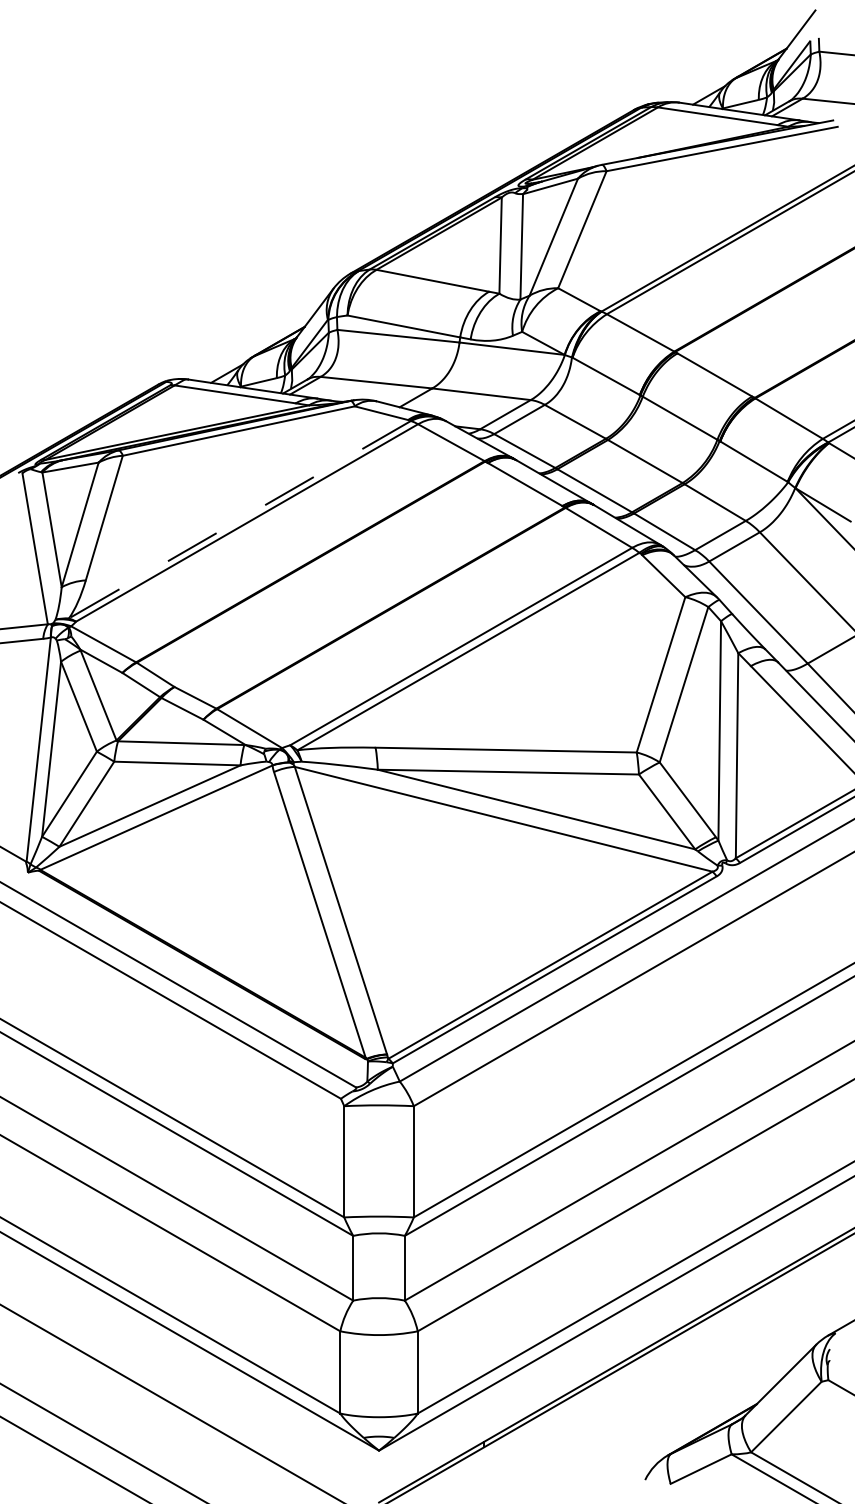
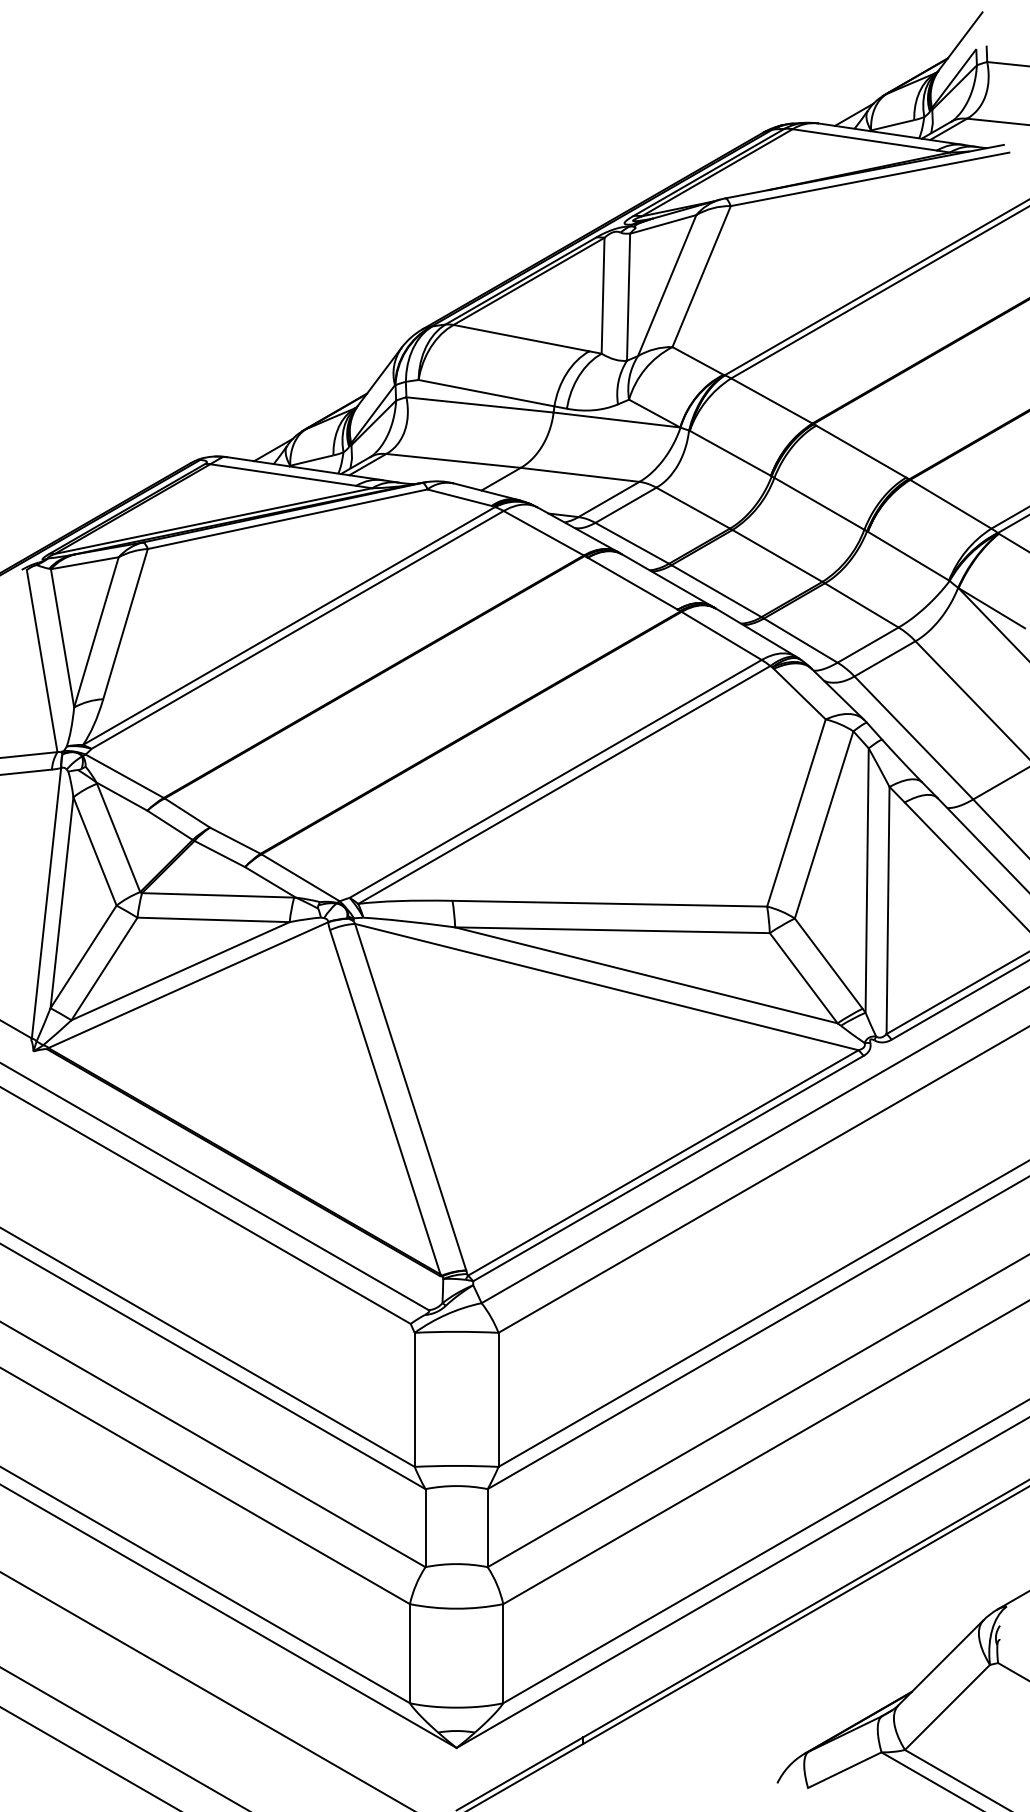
line: (239, 519) -> (288, 625), dashed -> solid

